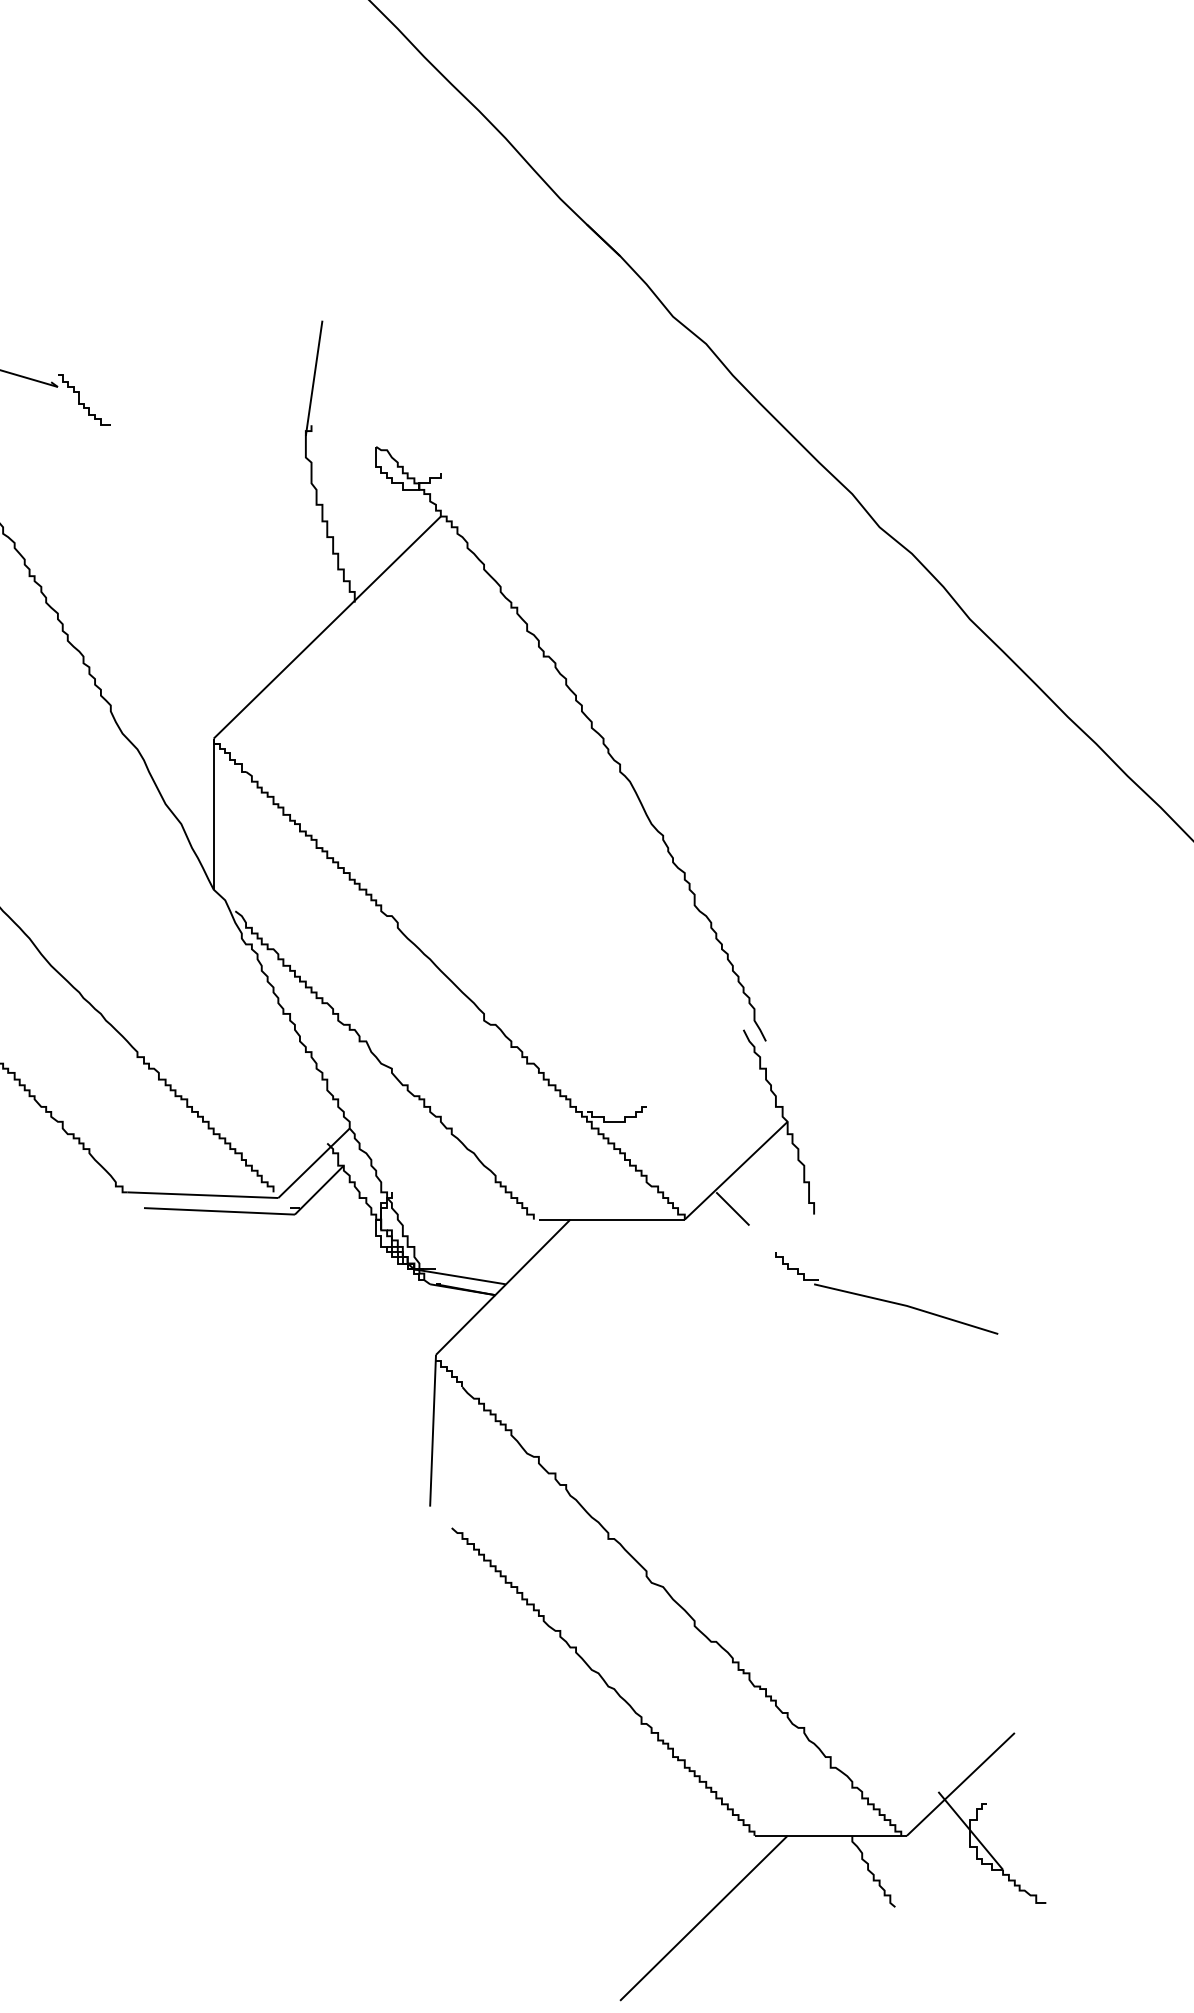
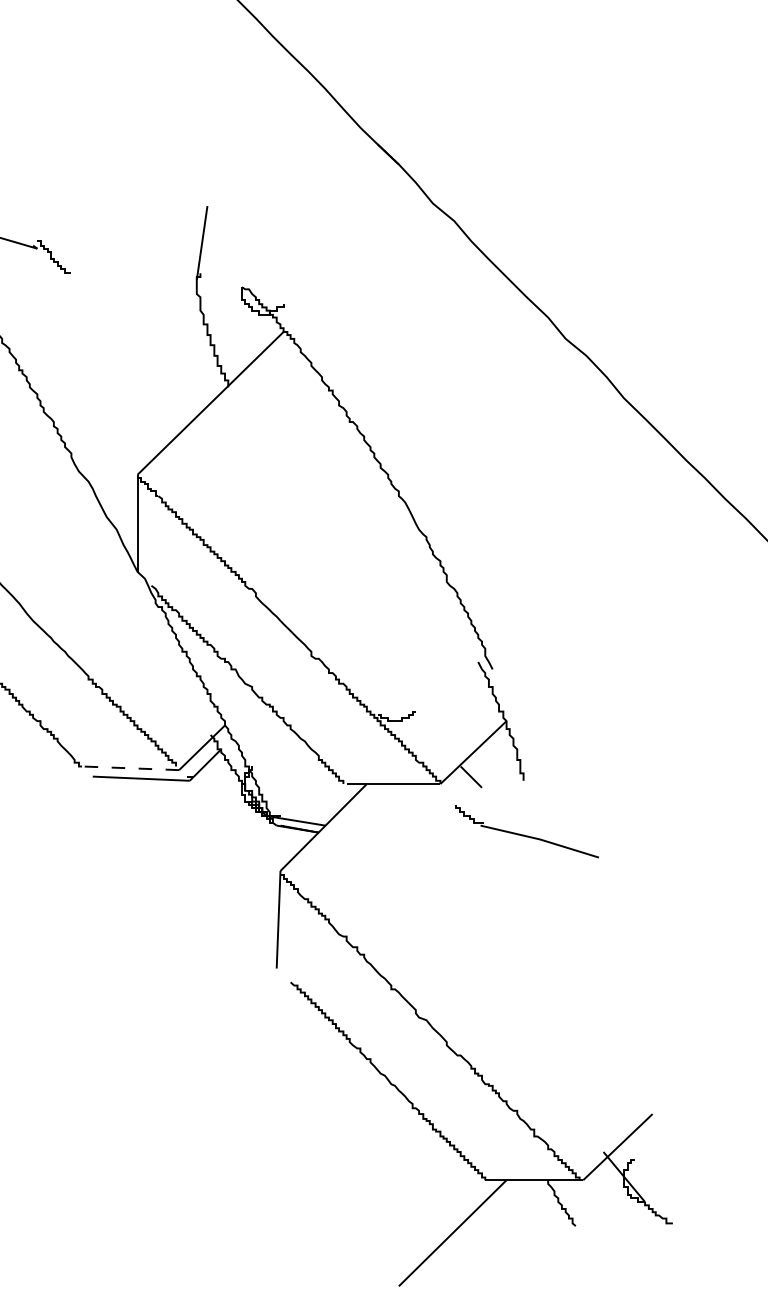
line: (202, 1195) -> (130, 768), solid -> dashed
part: (885, 1293) -> (526, 831), moved

